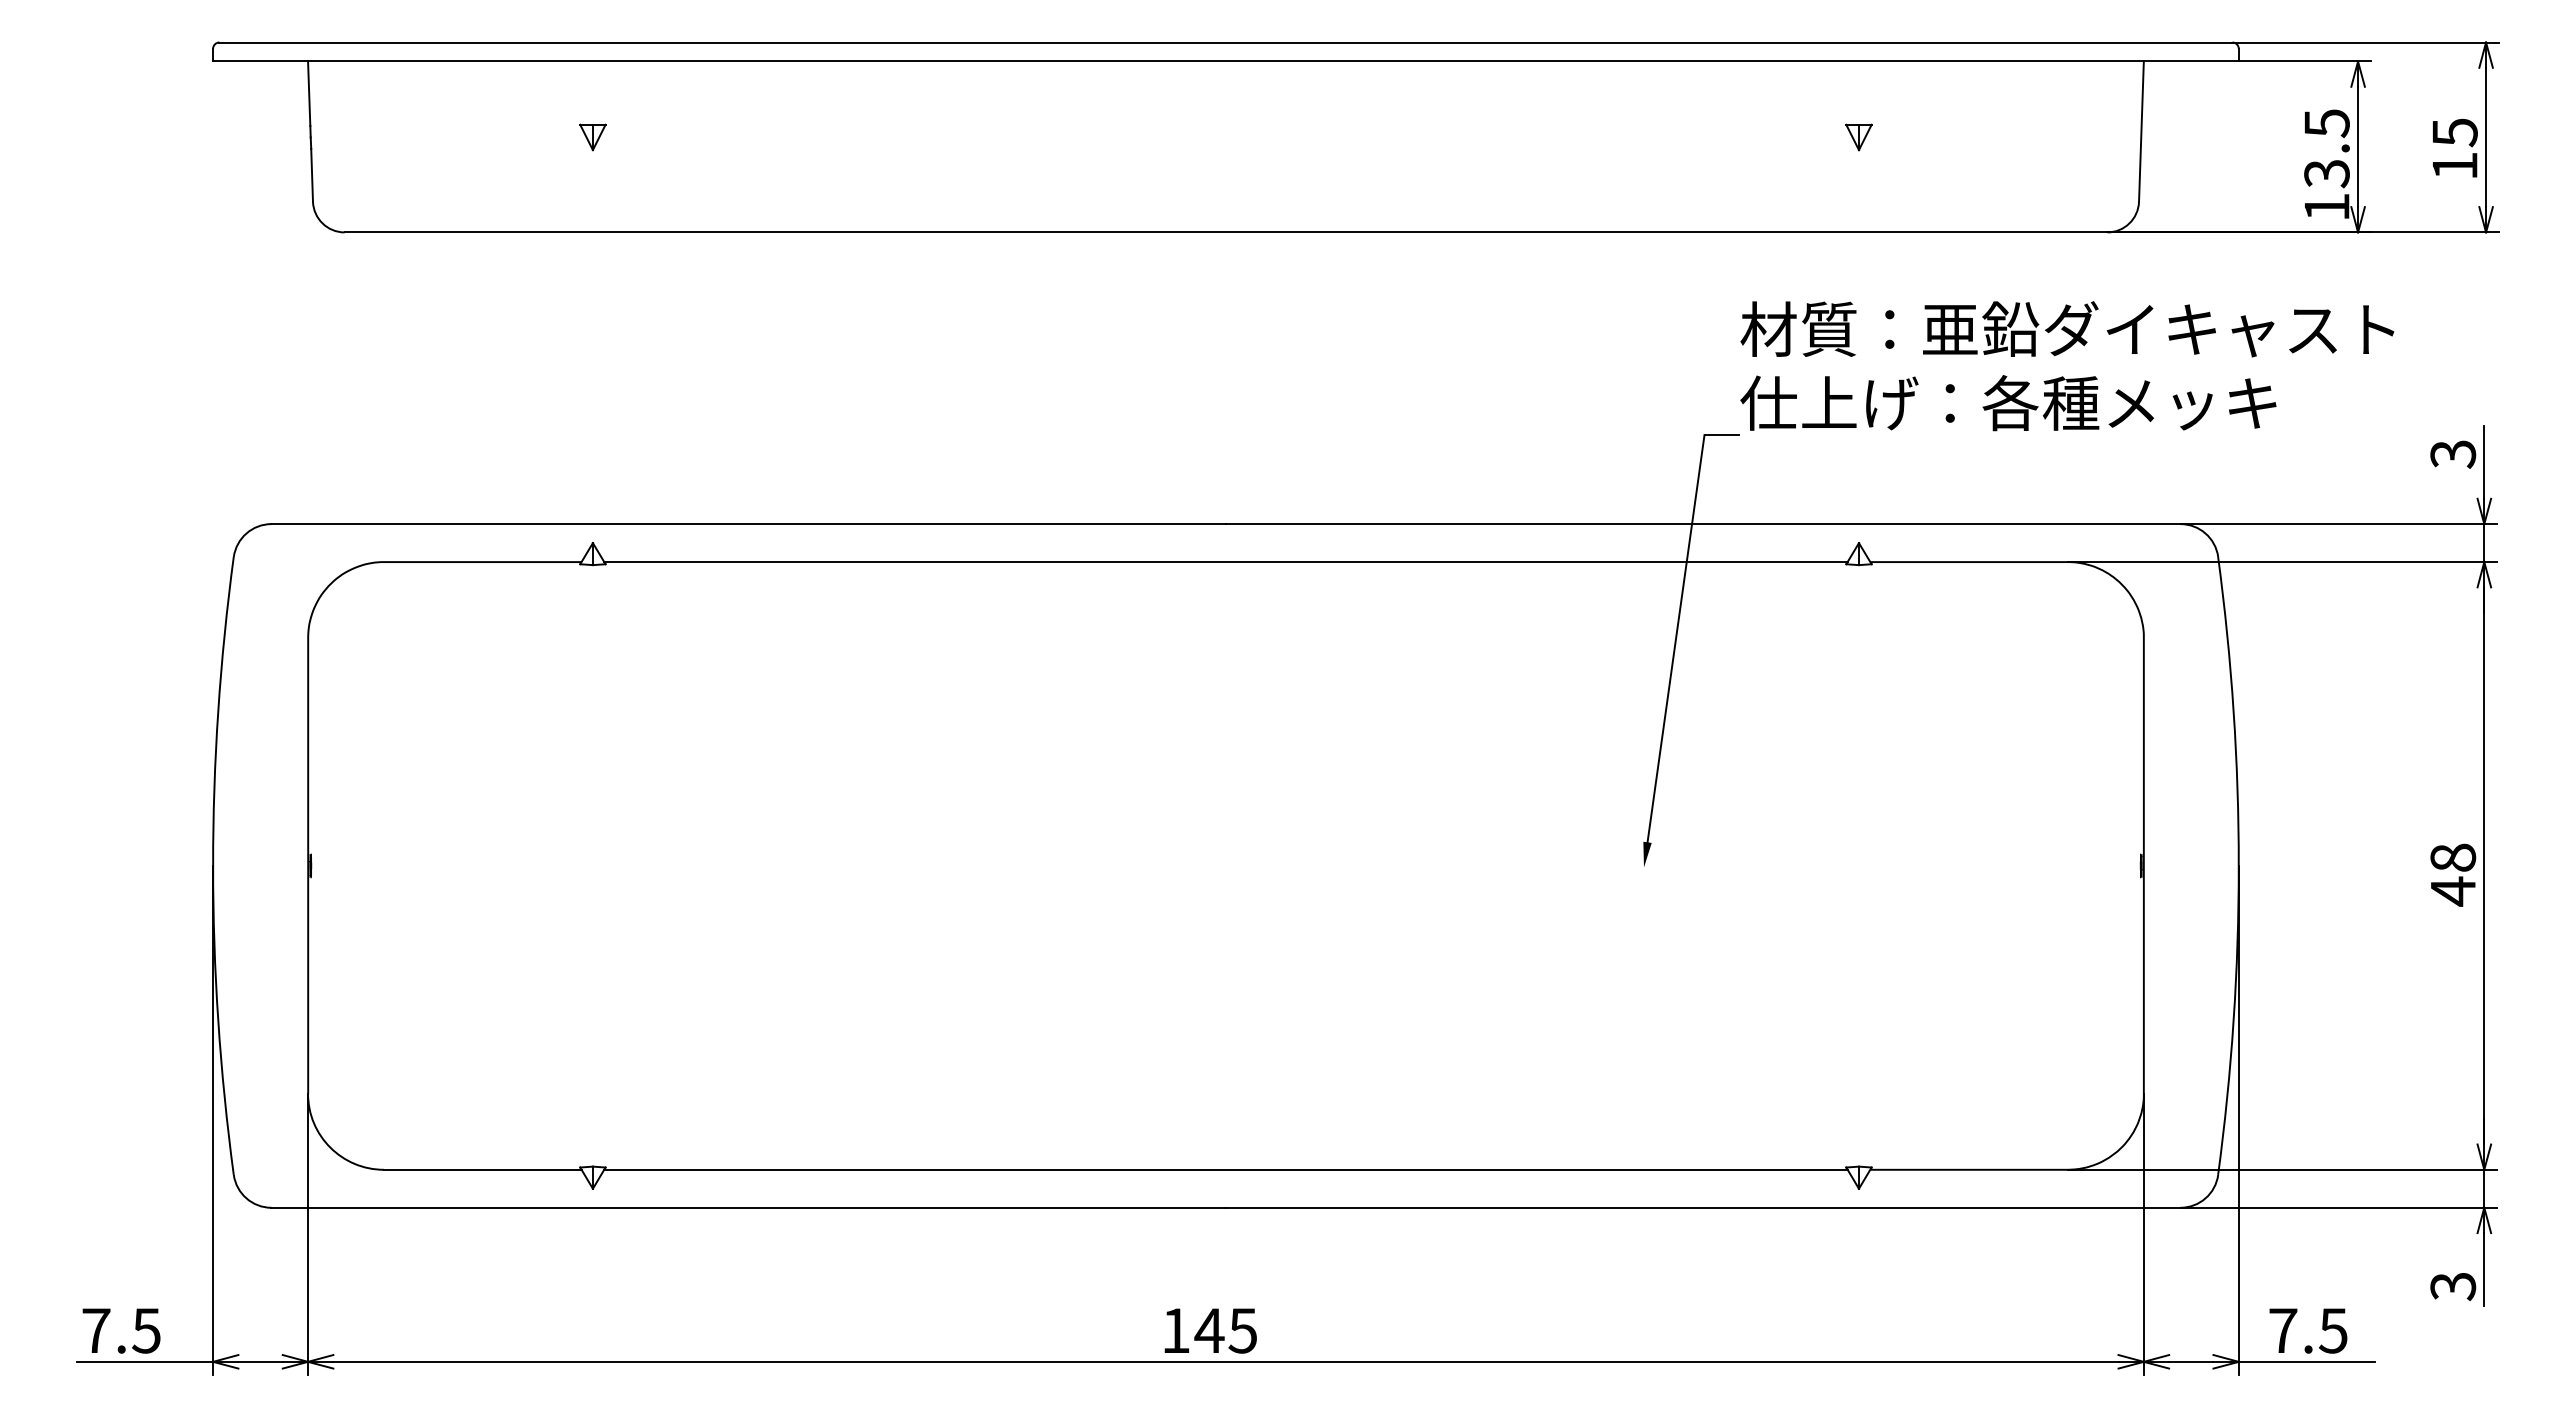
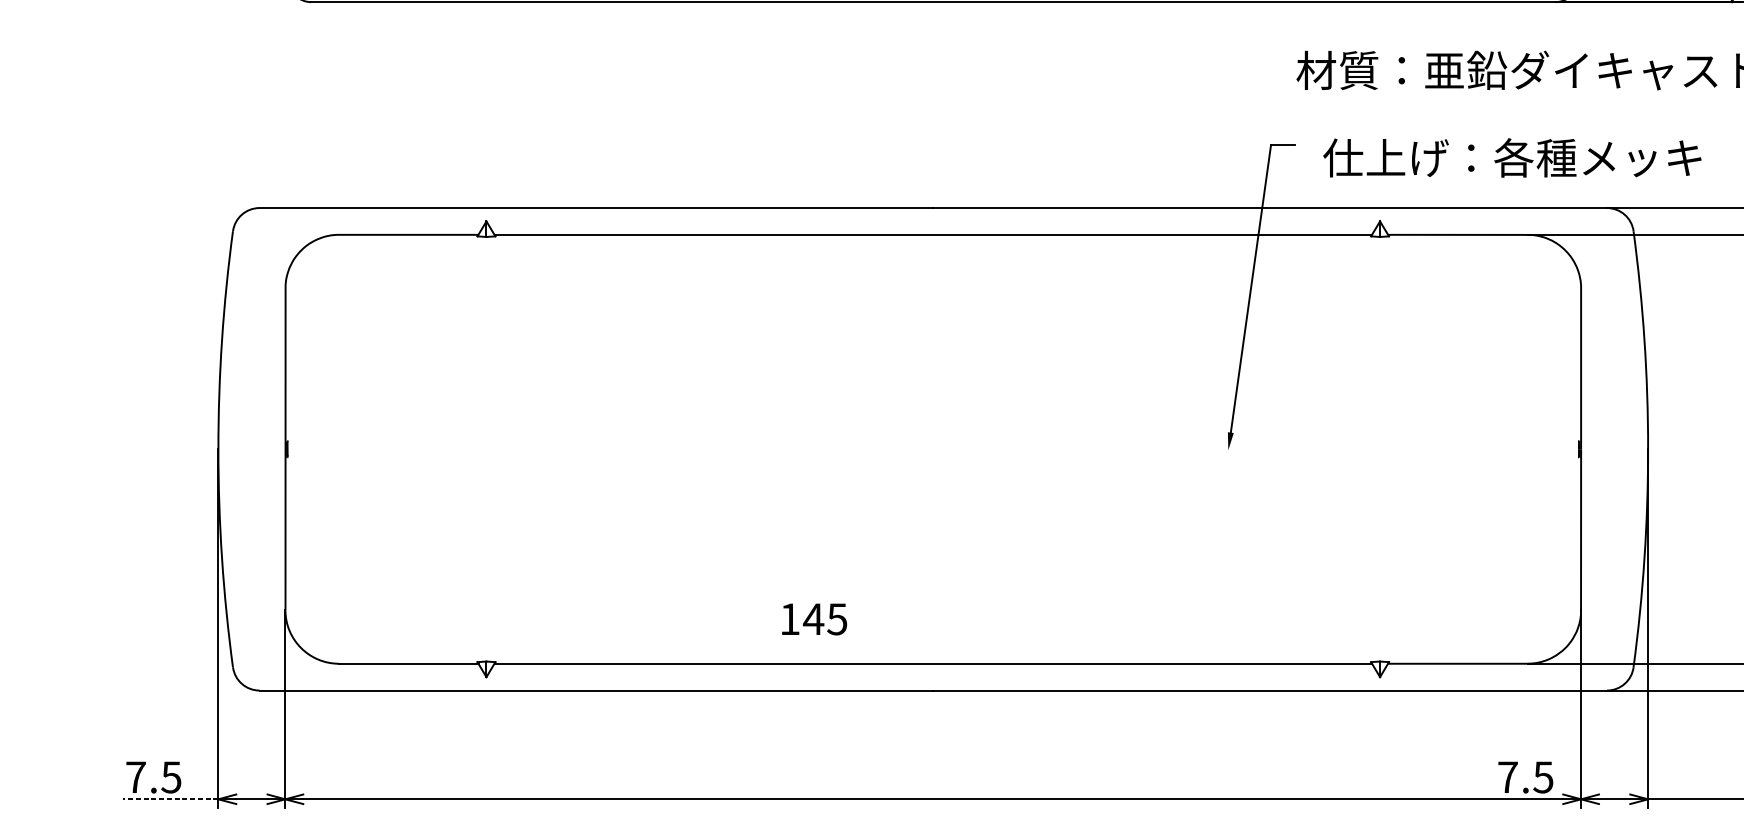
text: (2008, 403) -> (1512, 158), moved
text: (1210, 1330) -> (814, 619), moved
text: (2308, 1330) -> (1525, 777), moved
line: (145, 1361) -> (170, 799), solid -> dashed

